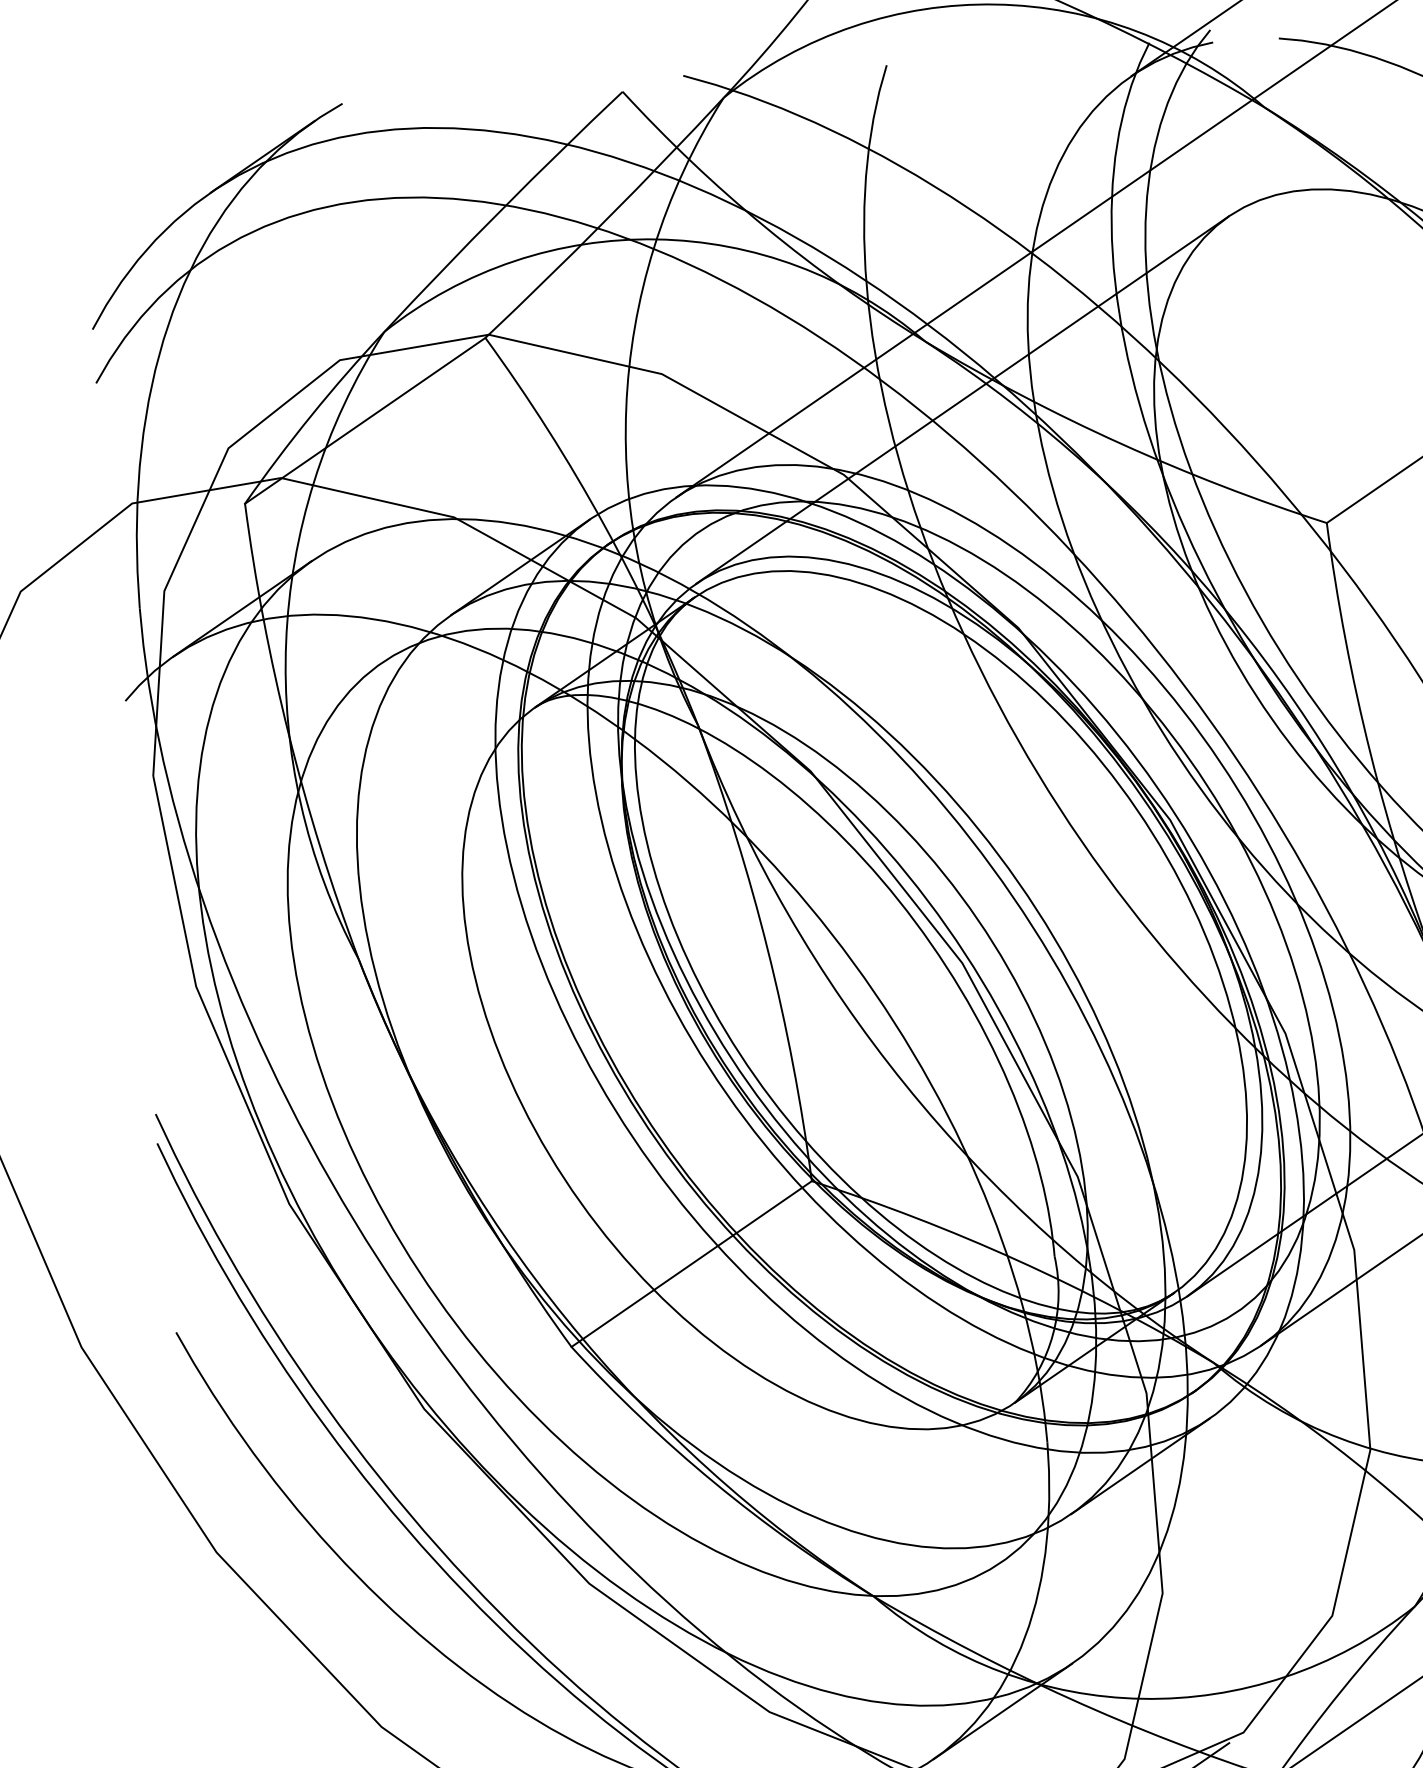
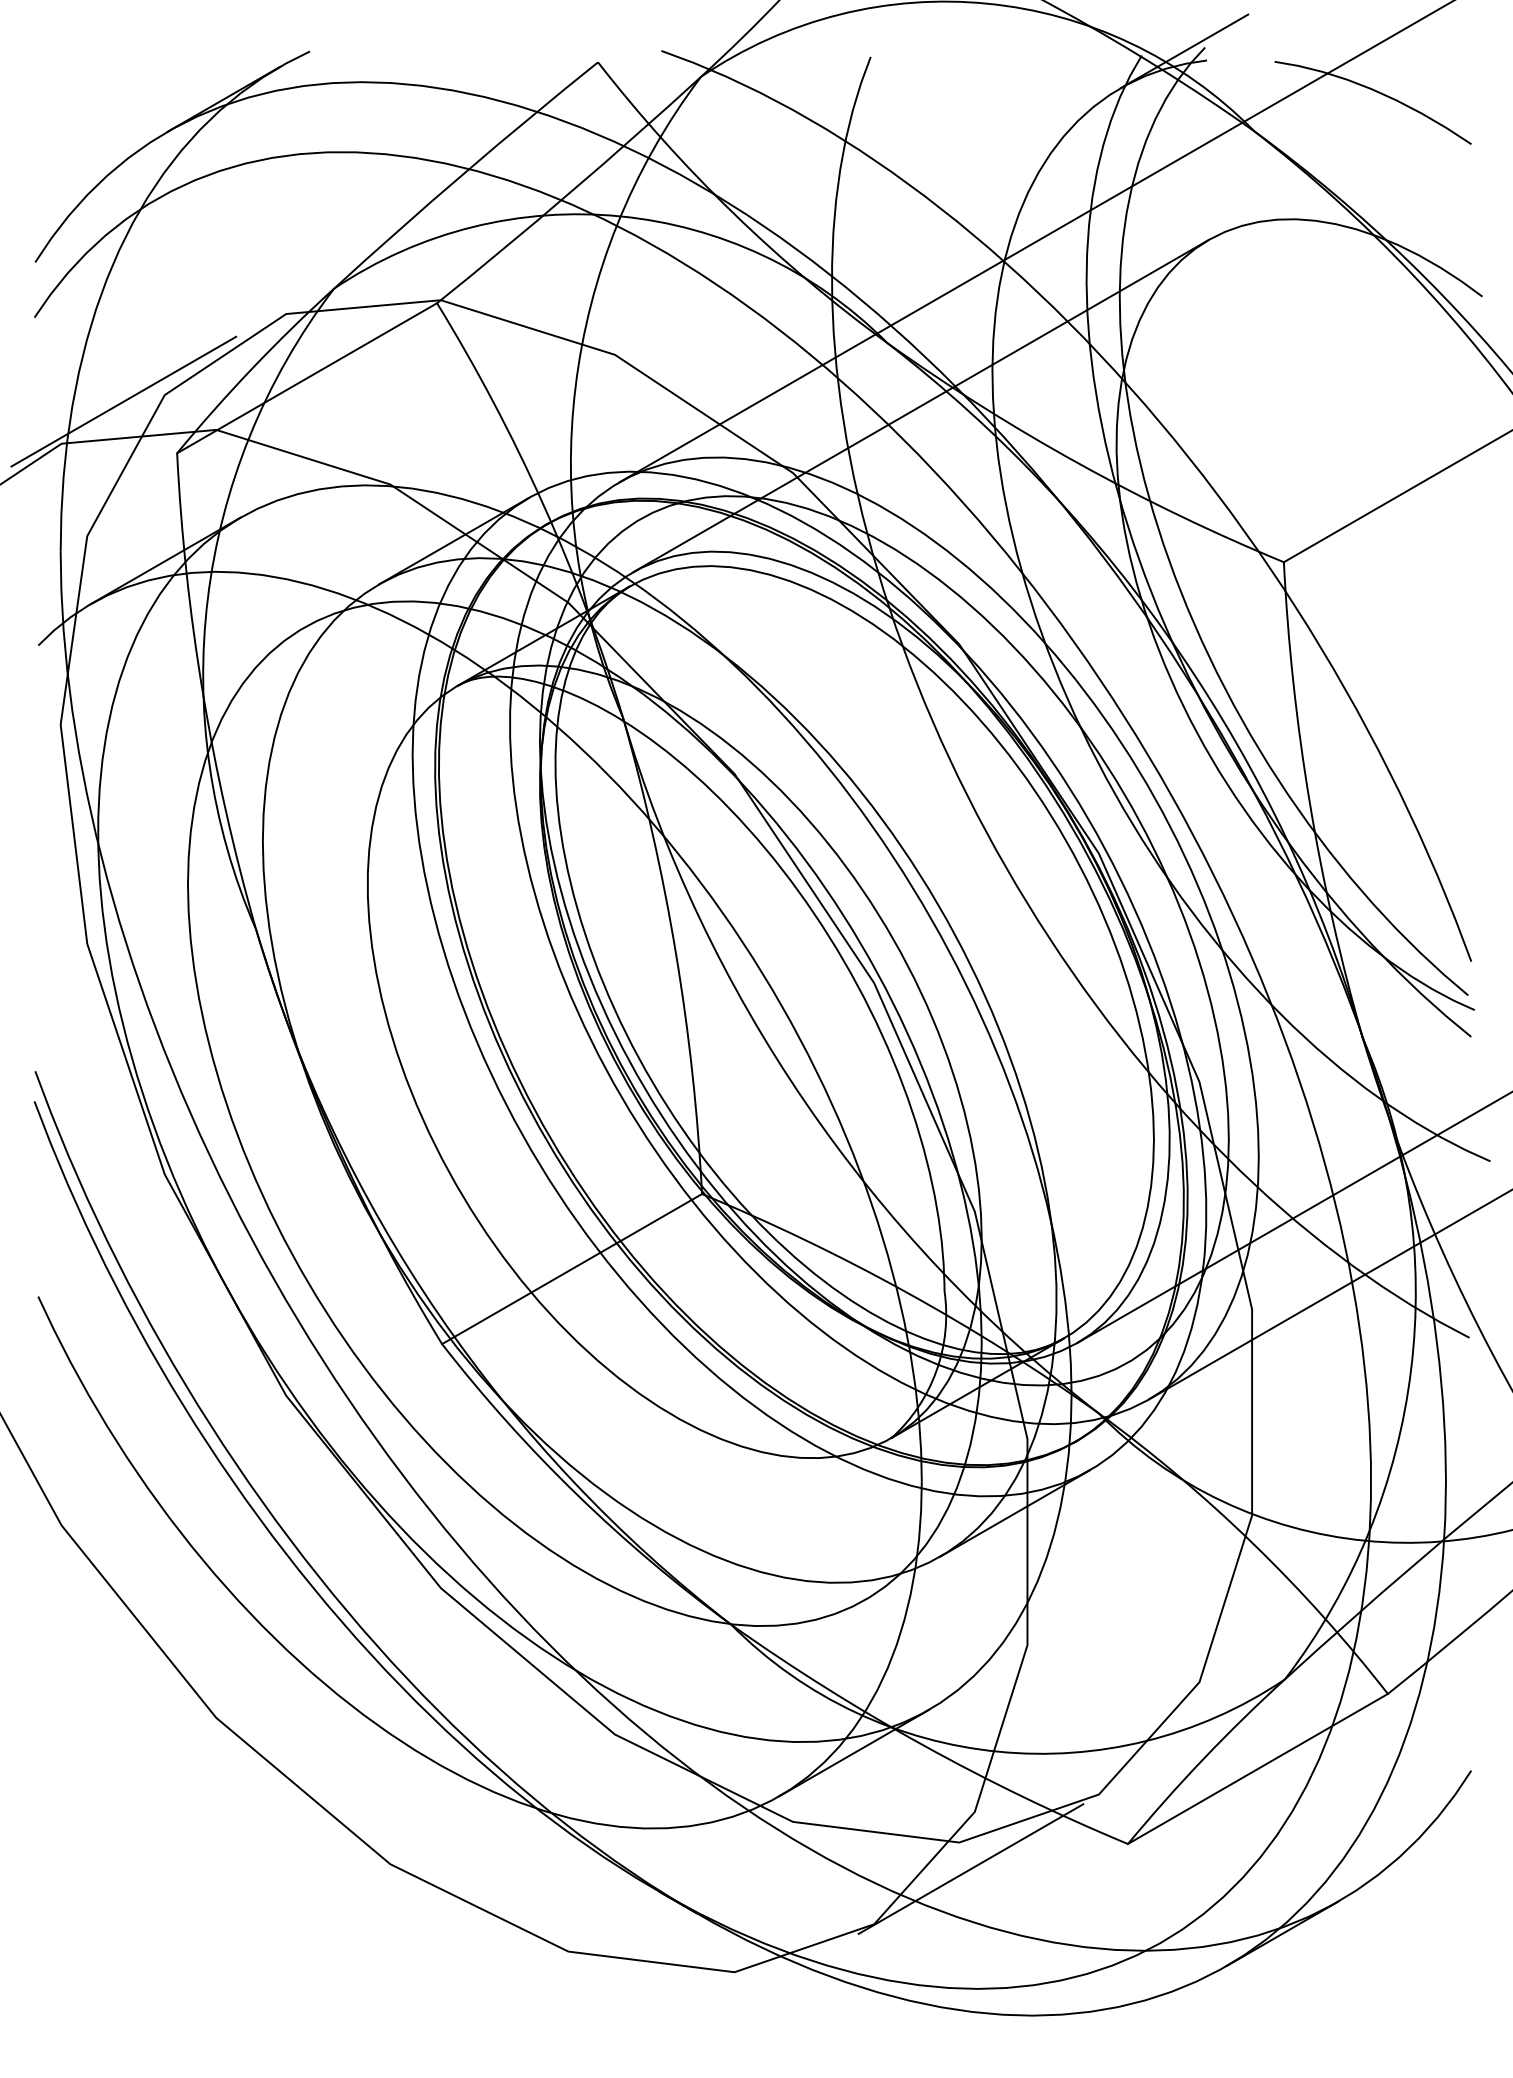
line: (188, 457) -> (123, 401), added

